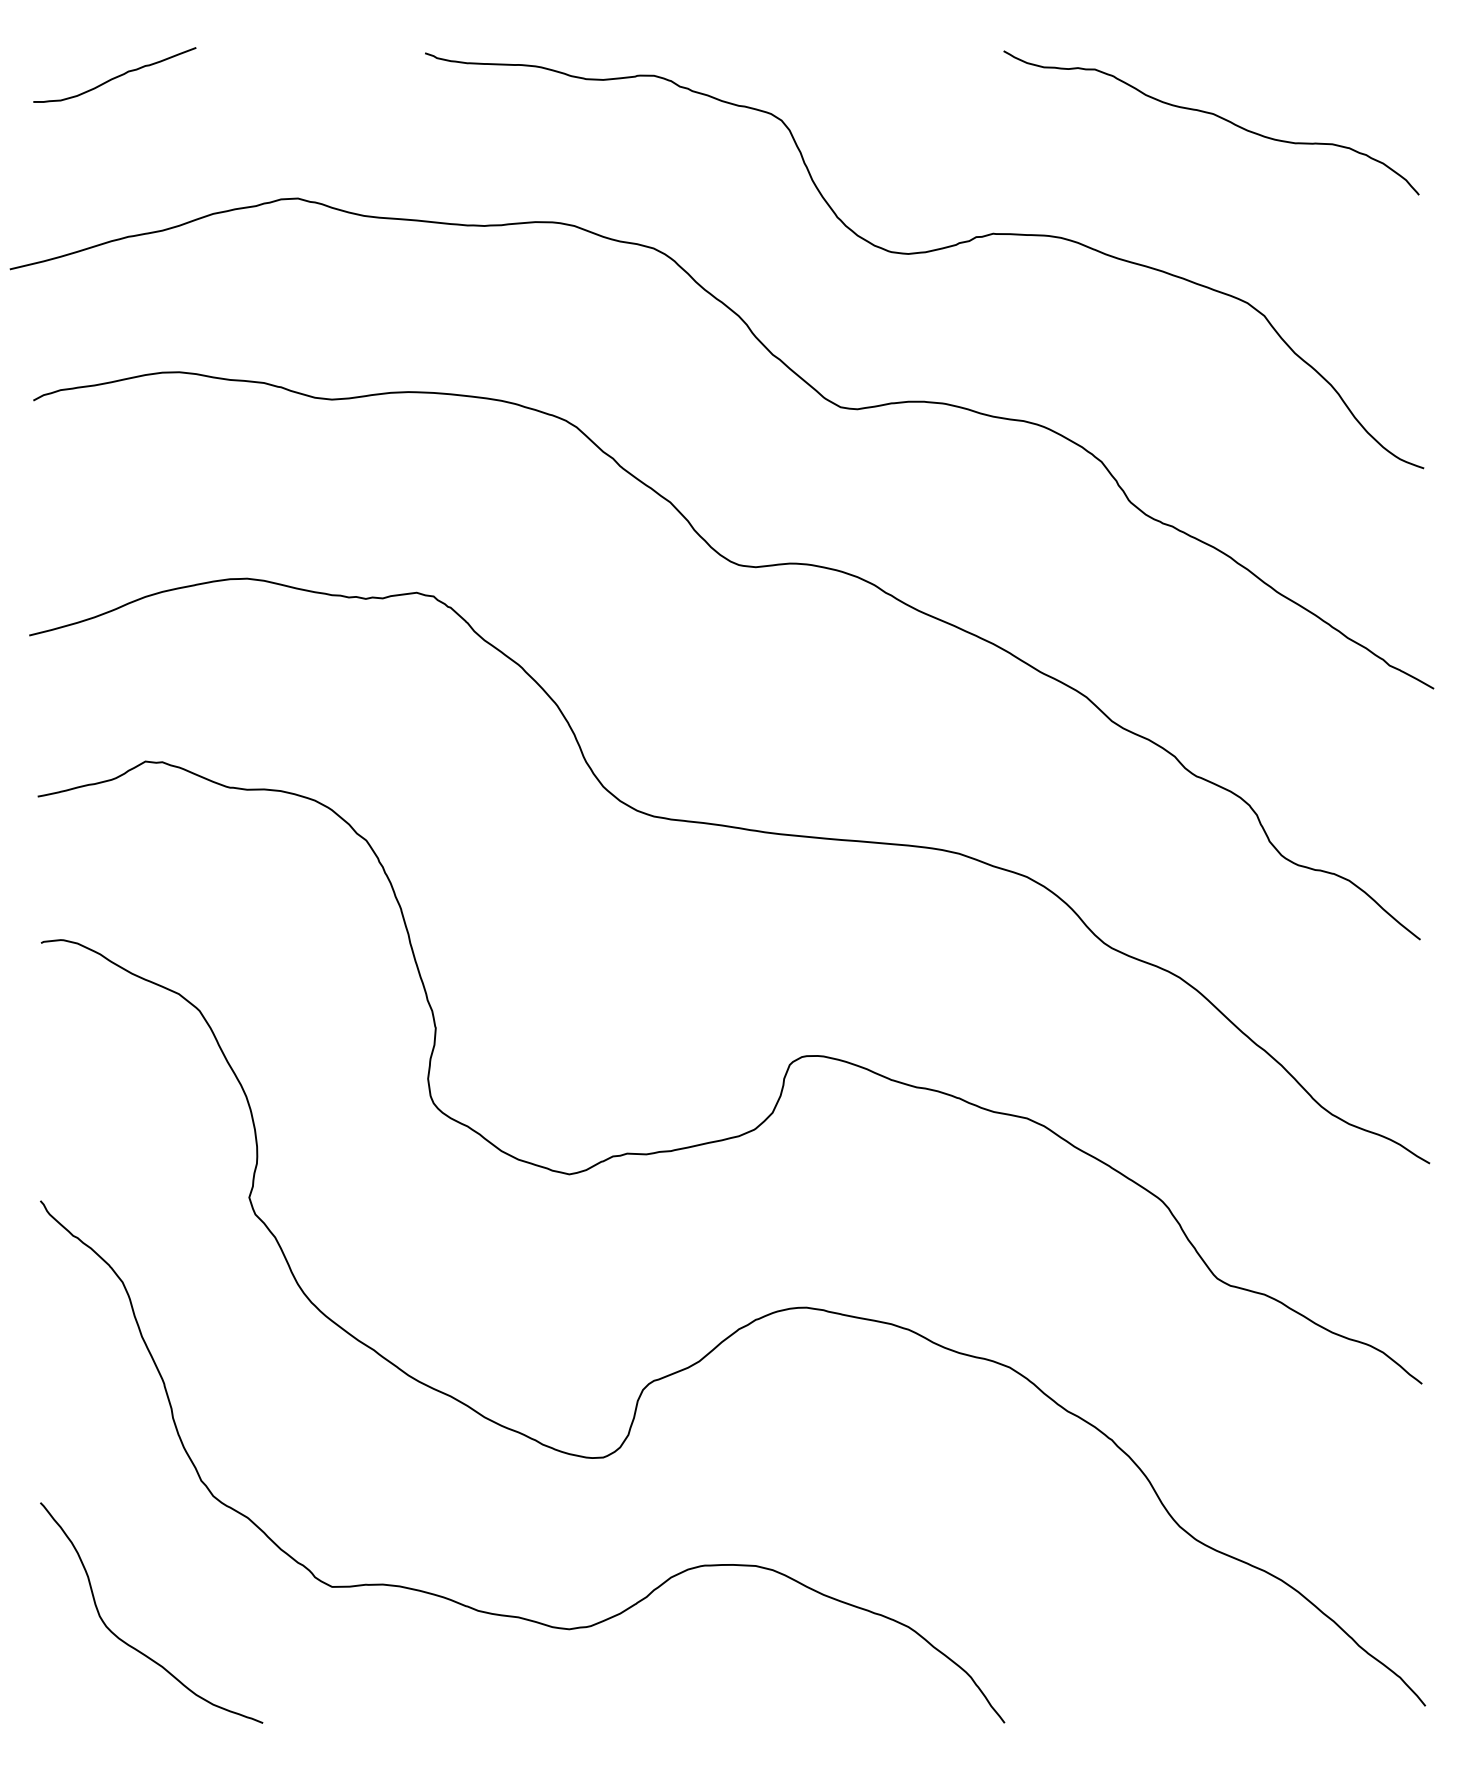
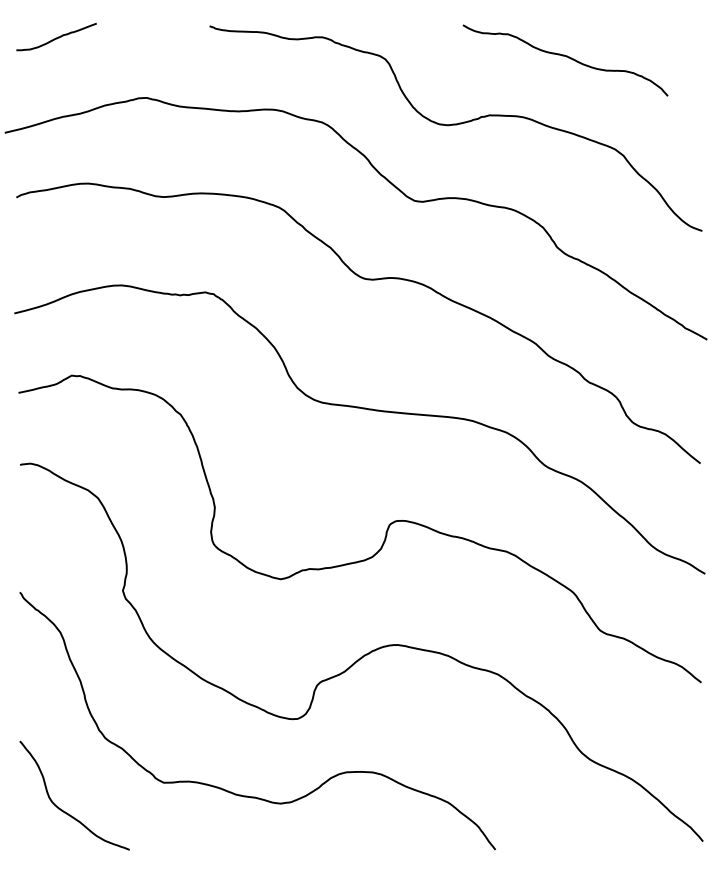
curve: (1213, 116) -> (566, 57), moved

